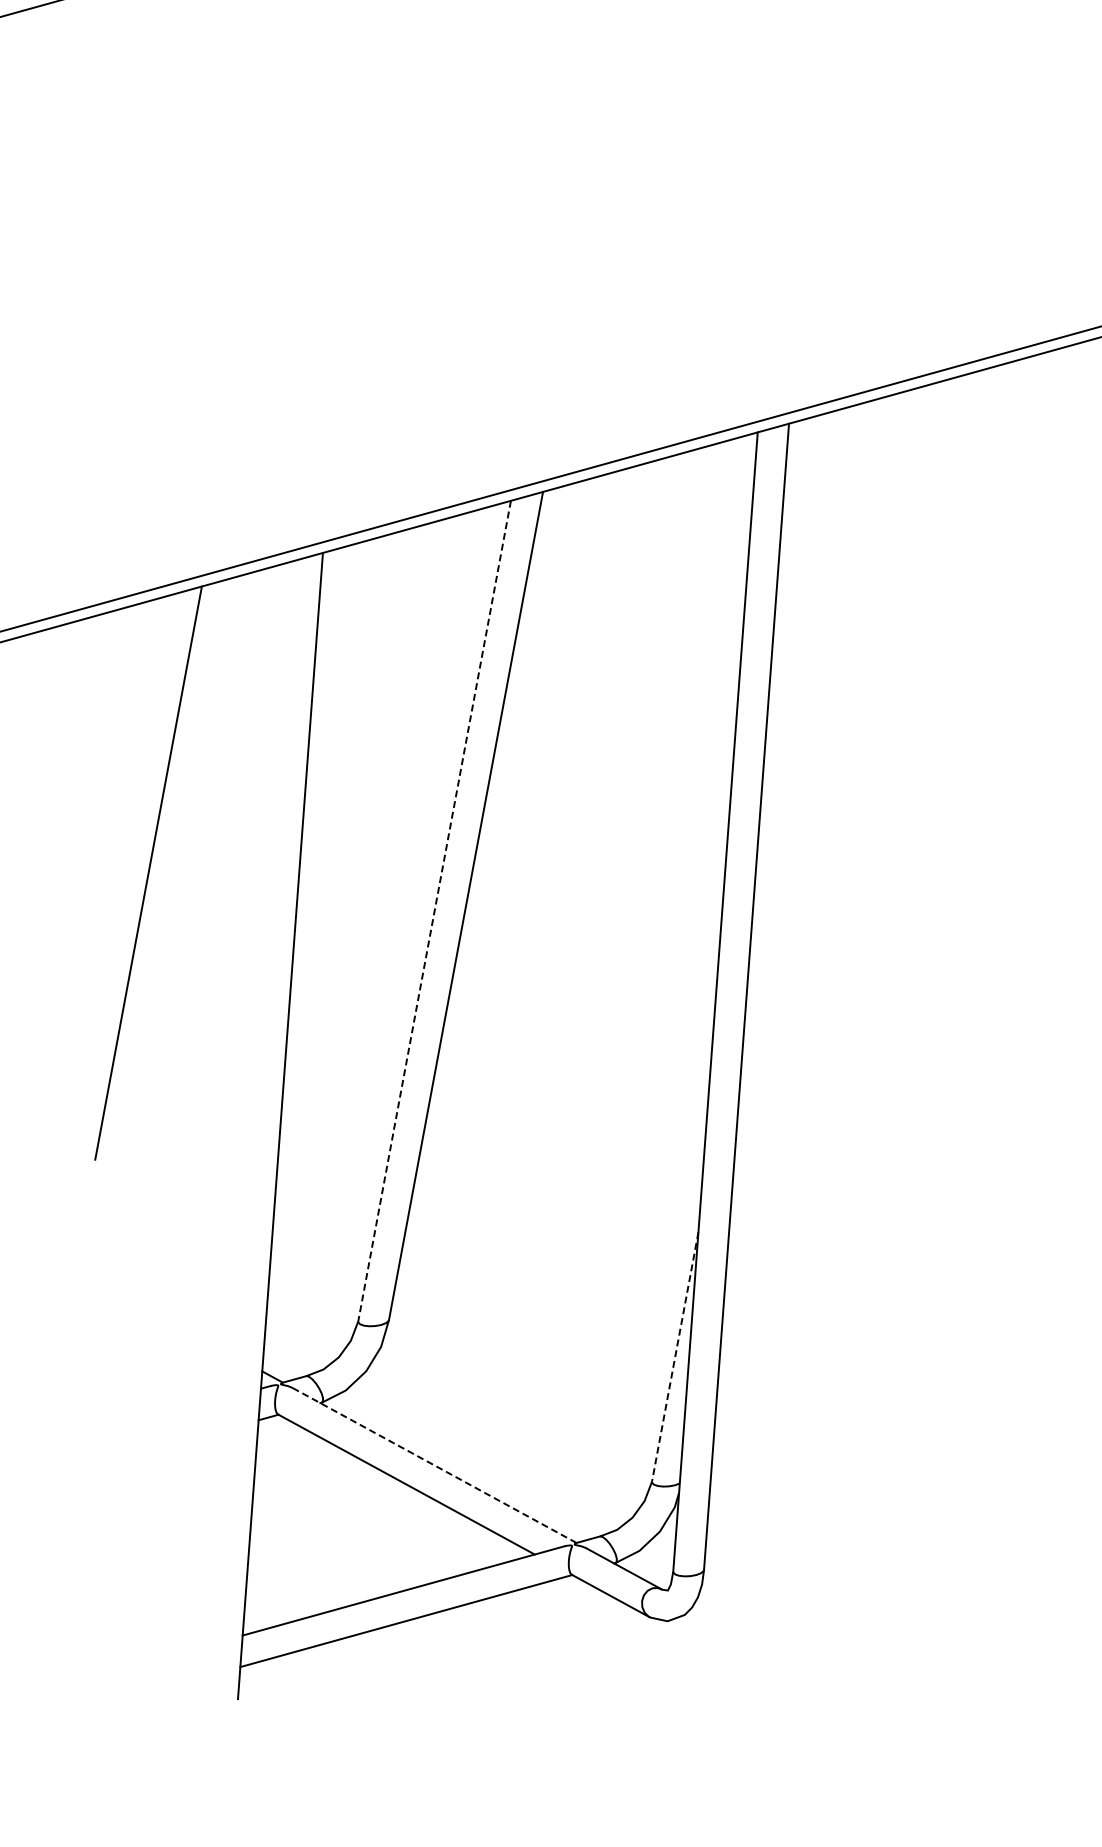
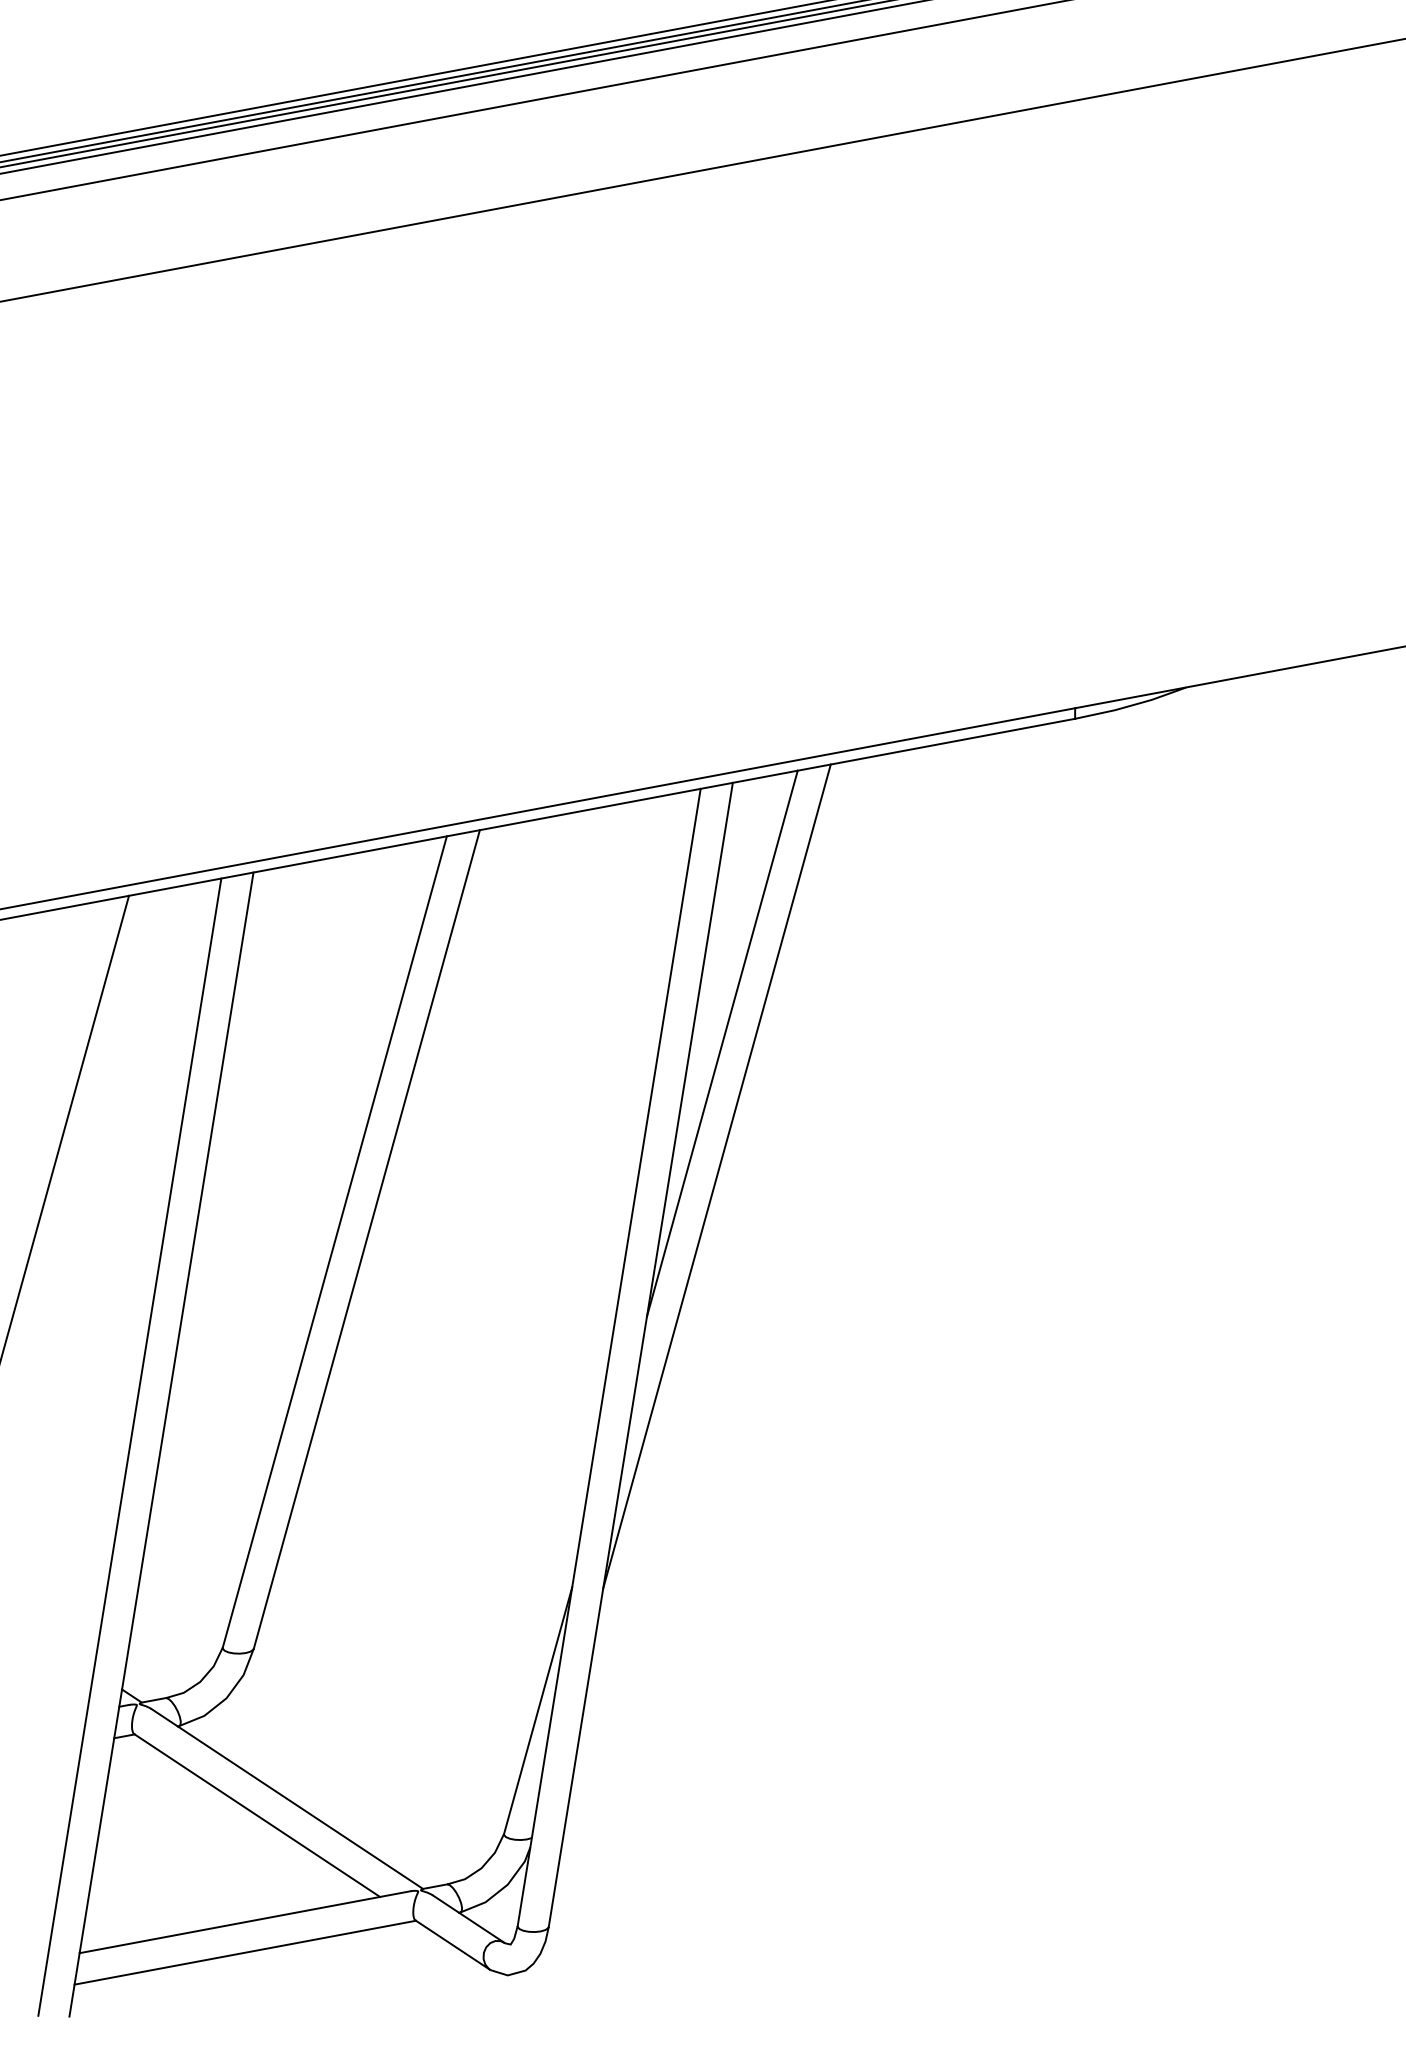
line: (799, 682) -> (721, 1043), added
line: (806, 814) -> (716, 1176), added
line: (434, 910) -> (334, 1241), dashed -> solid
line: (249, 1130) -> (129, 1446), added
line: (675, 1356) -> (538, 1710), dashed -> solid
line: (435, 1466) -> (287, 1799), dashed -> solid

